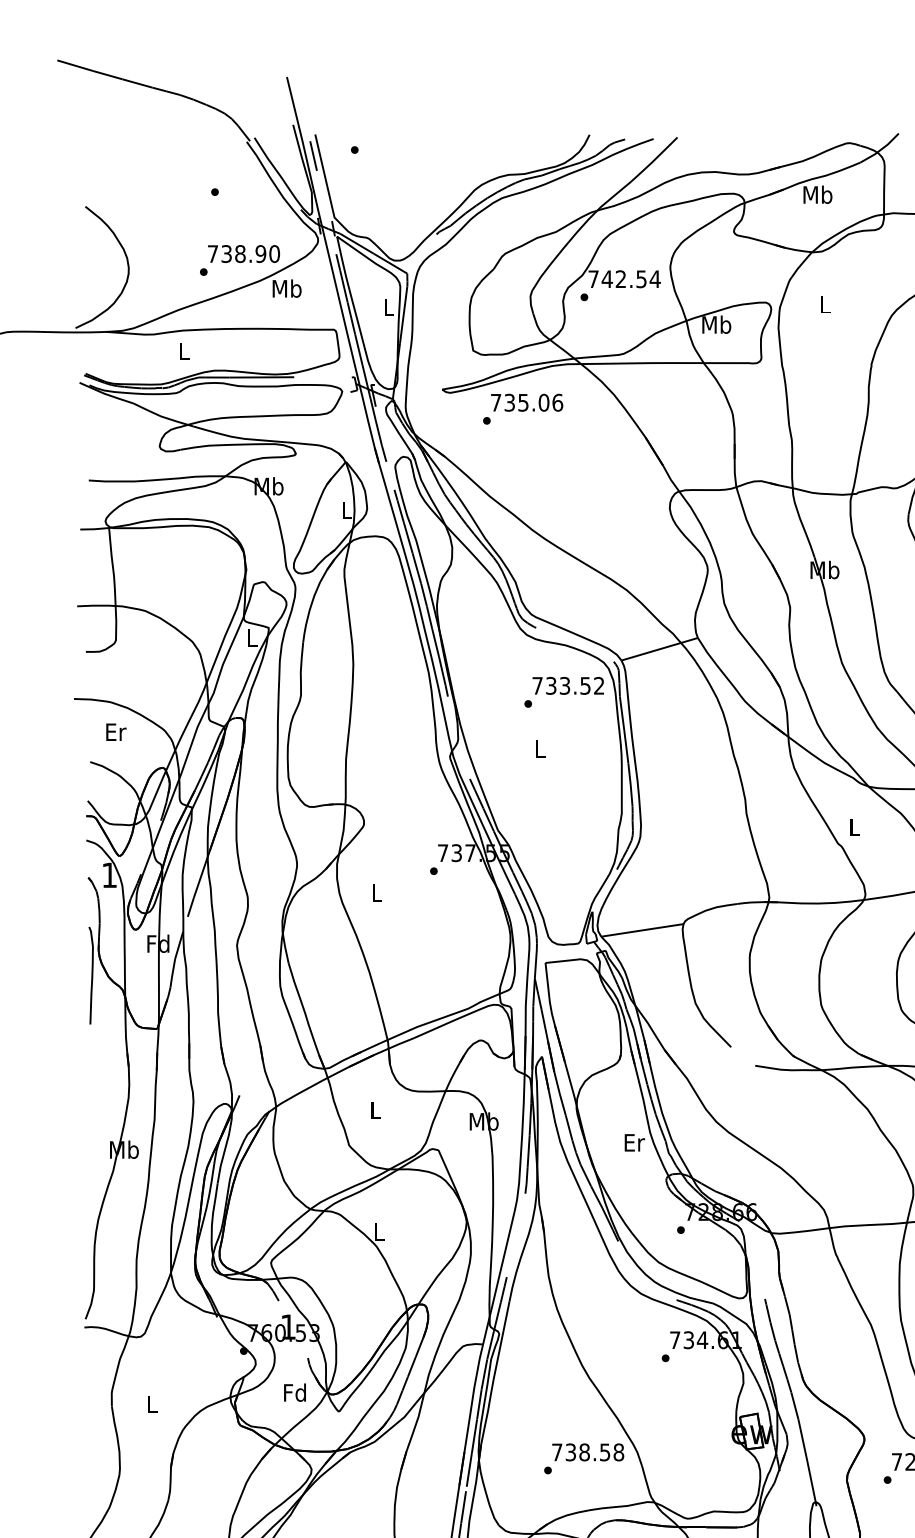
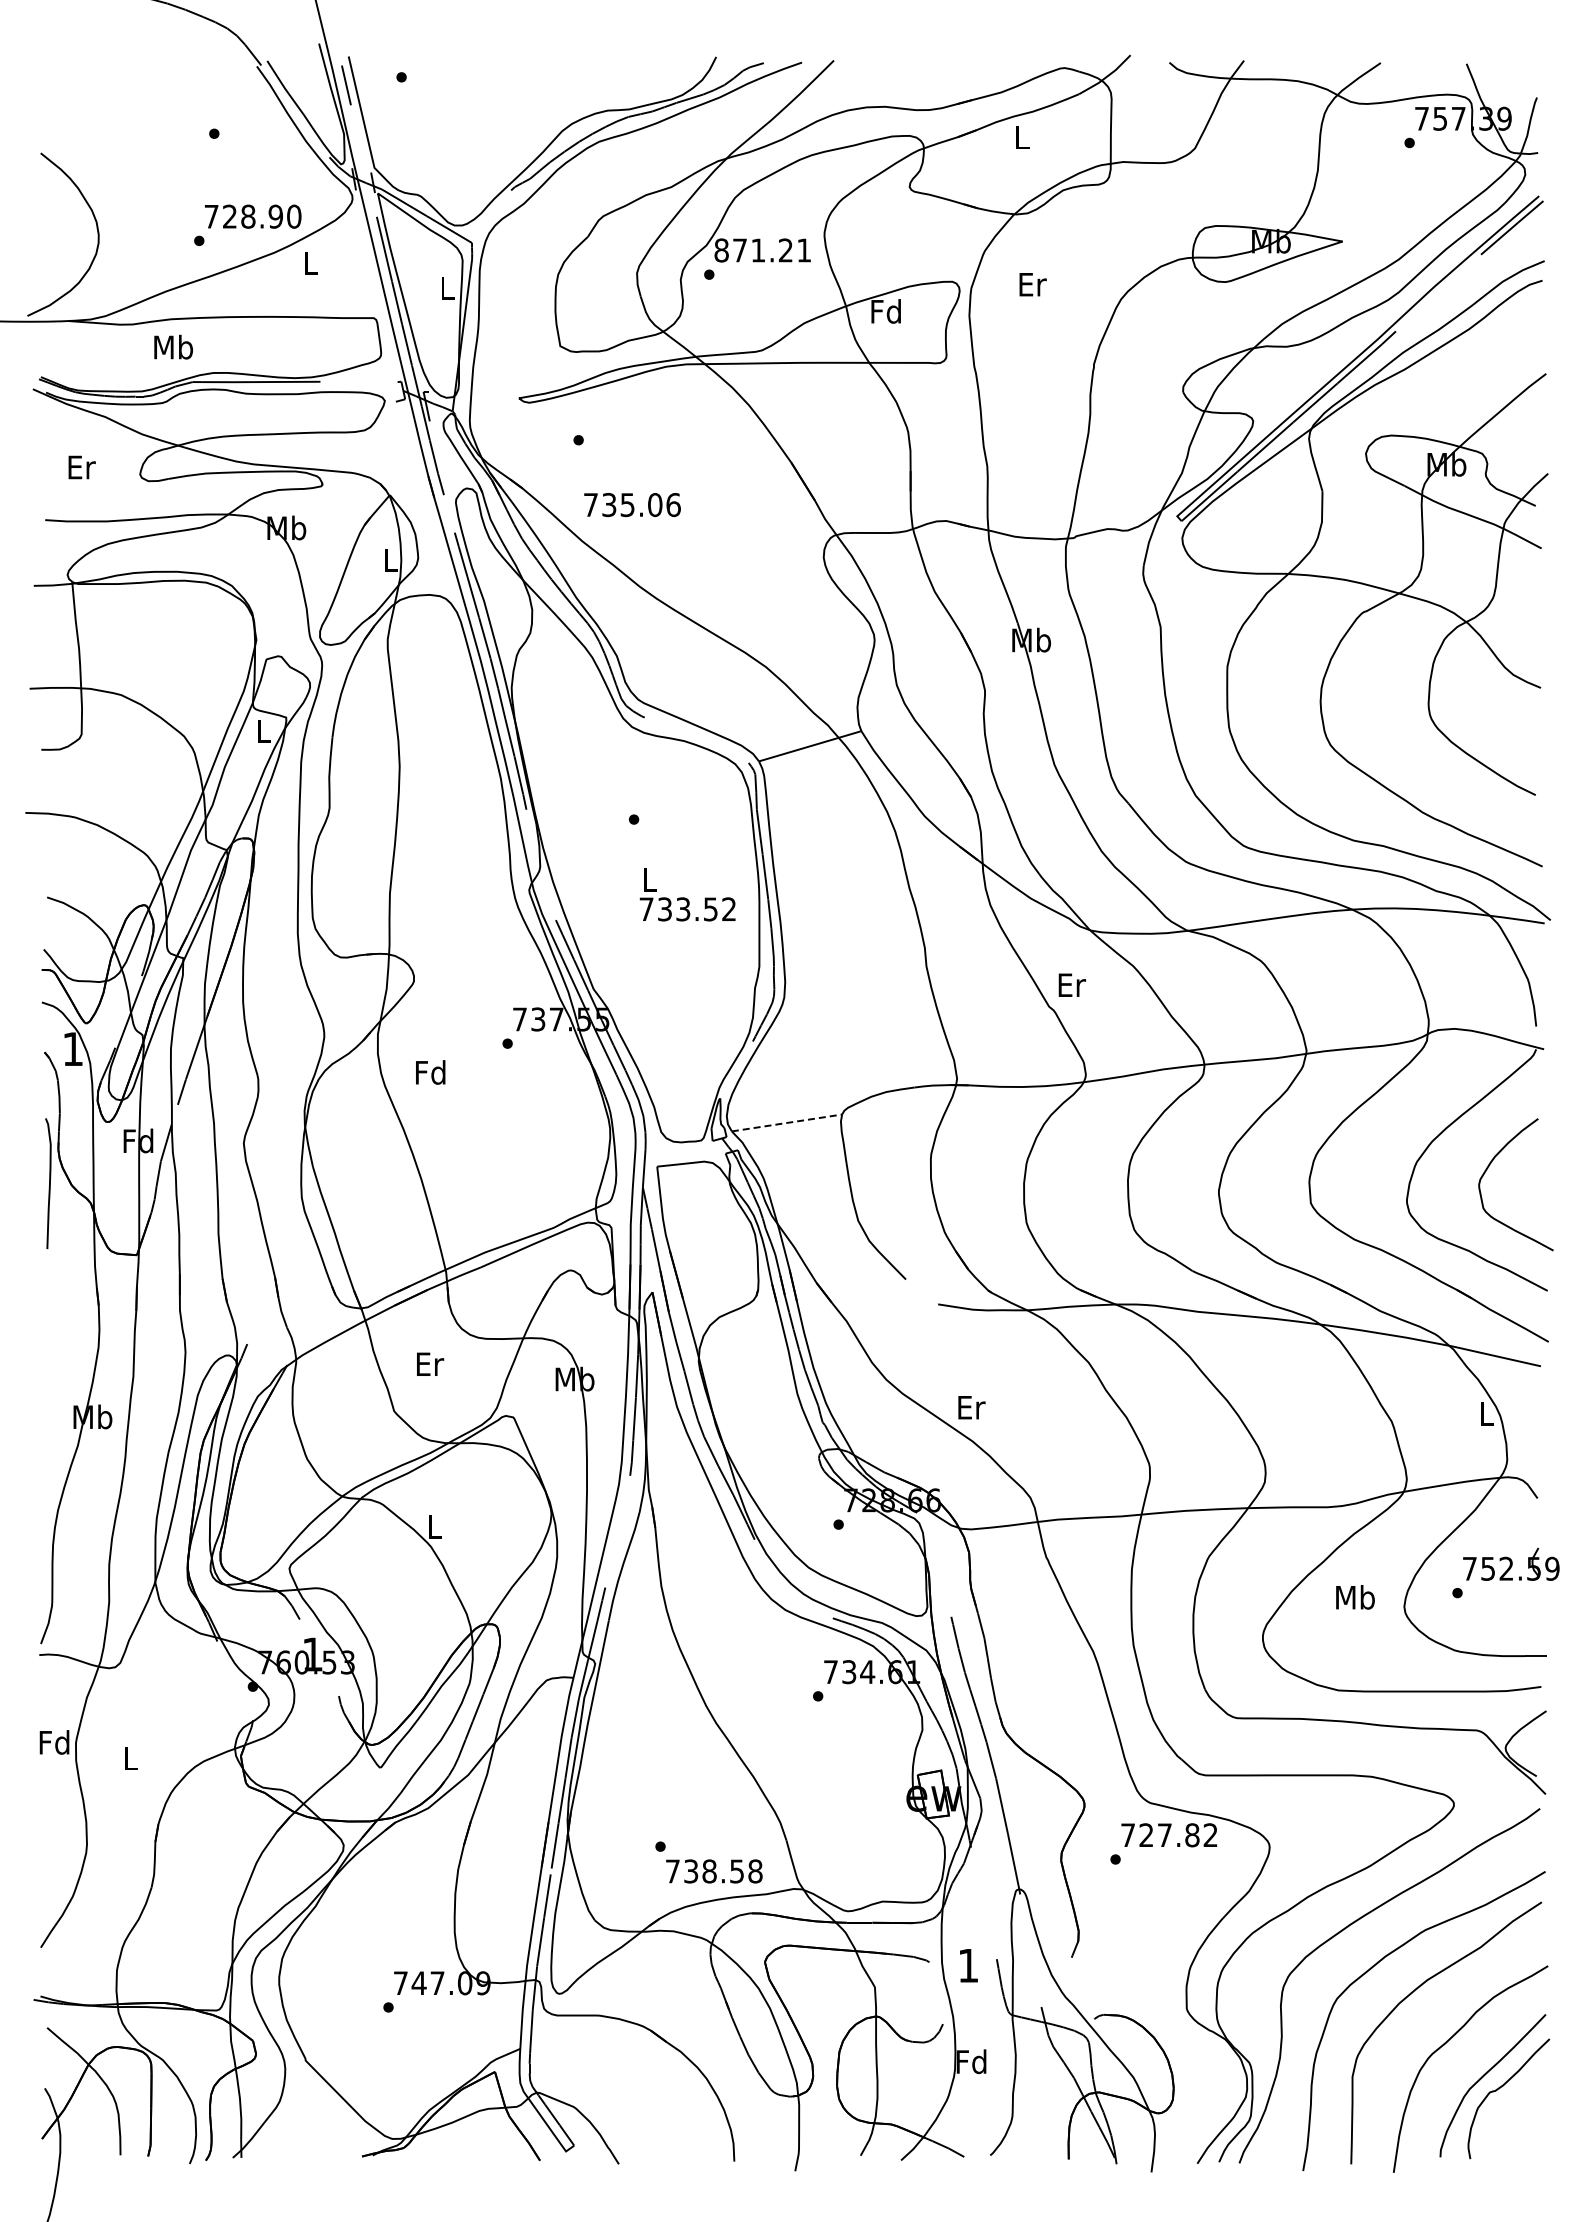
text: (817, 194) -> (1021, 137), Mb -> L
text: (226, 253) -> (229, 216), 738.90 -> 728.90
text: (624, 279) -> (762, 250), 742.54 -> 871.21
text: (286, 288) -> (310, 262), Mb -> L
text: (825, 304) -> (1032, 284), L -> Er
text: (716, 324) -> (886, 311), Mb -> Fd
text: (184, 350) -> (173, 346), L -> Mb
text: (527, 403) -> (632, 505), moved
text: (568, 685) -> (687, 909), moved
text: (115, 732) -> (81, 467), moved
text: (854, 827) -> (1071, 984), L -> Er
text: (376, 892) -> (430, 1072), L -> Fd
line: (642, 930) -> (787, 1122), solid -> dashed
text: (376, 1109) -> (430, 1363), L -> Er
text: (634, 1142) -> (971, 1407), moved
text: (294, 1392) -> (54, 1742), moved
text: (588, 1452) -> (714, 1871), moved

